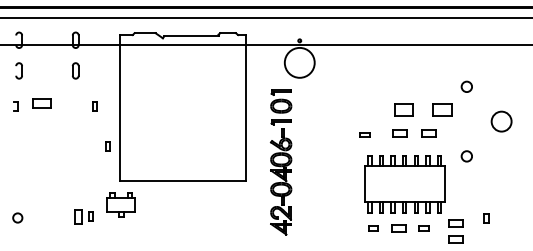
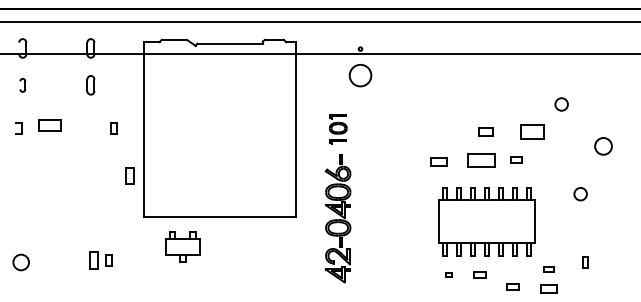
circle: (299, 62) -> (360, 75), size x0.6
part: (18, 71) -> (22, 85), size x0.7
part: (281, 107) -> (338, 129), size x0.7
part: (403, 109) -> (485, 131), size x0.6
circle: (501, 121) -> (603, 146), size x0.7
part: (400, 132) -> (481, 159), size x1.6
part: (429, 132) -> (516, 159), size x0.7
part: (365, 135) -> (439, 162), size x1.4
part: (107, 146) -> (129, 176), size x1.4
circle: (466, 156) -> (580, 194), moved
part: (121, 204) -> (182, 246), moved
circle: (17, 217) -> (20, 261), size x1.4
part: (455, 223) -> (548, 269), size x0.6
part: (372, 228) -> (448, 274), size x0.6
part: (398, 228) -> (479, 274), size x0.7
part: (423, 228) -> (512, 286), moved

